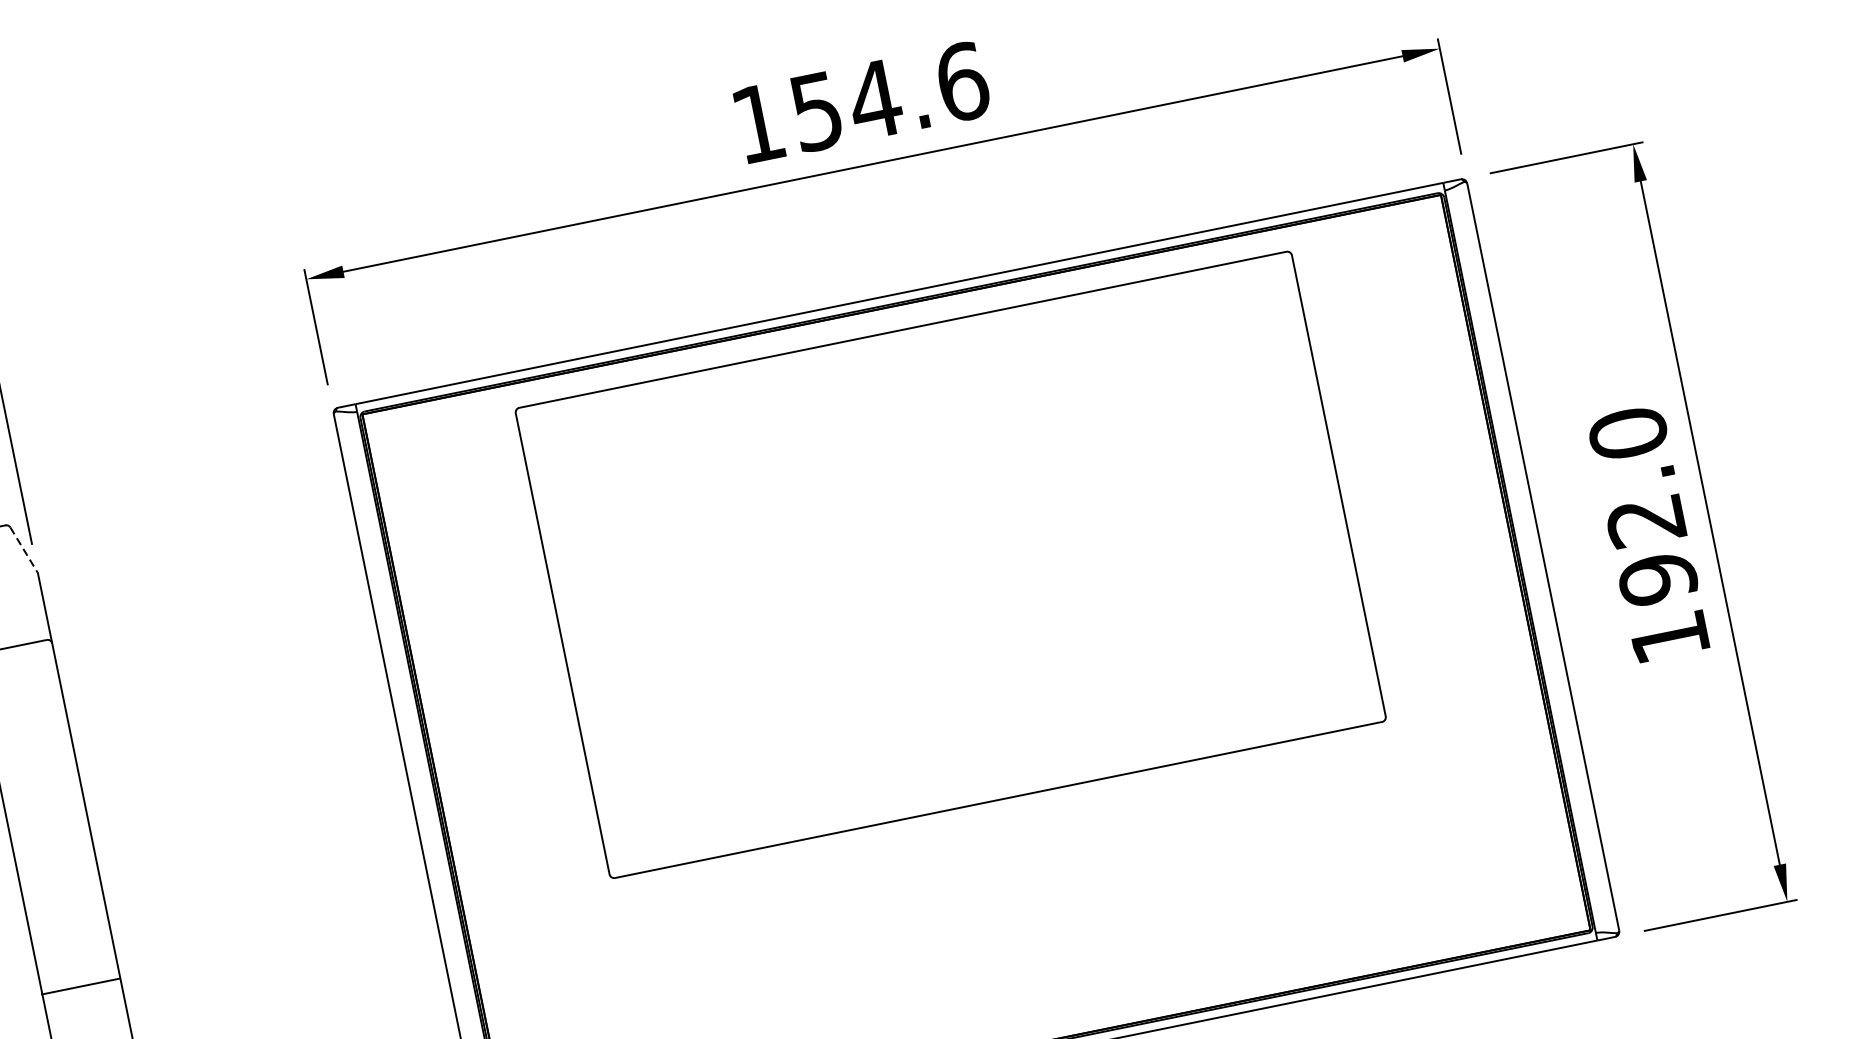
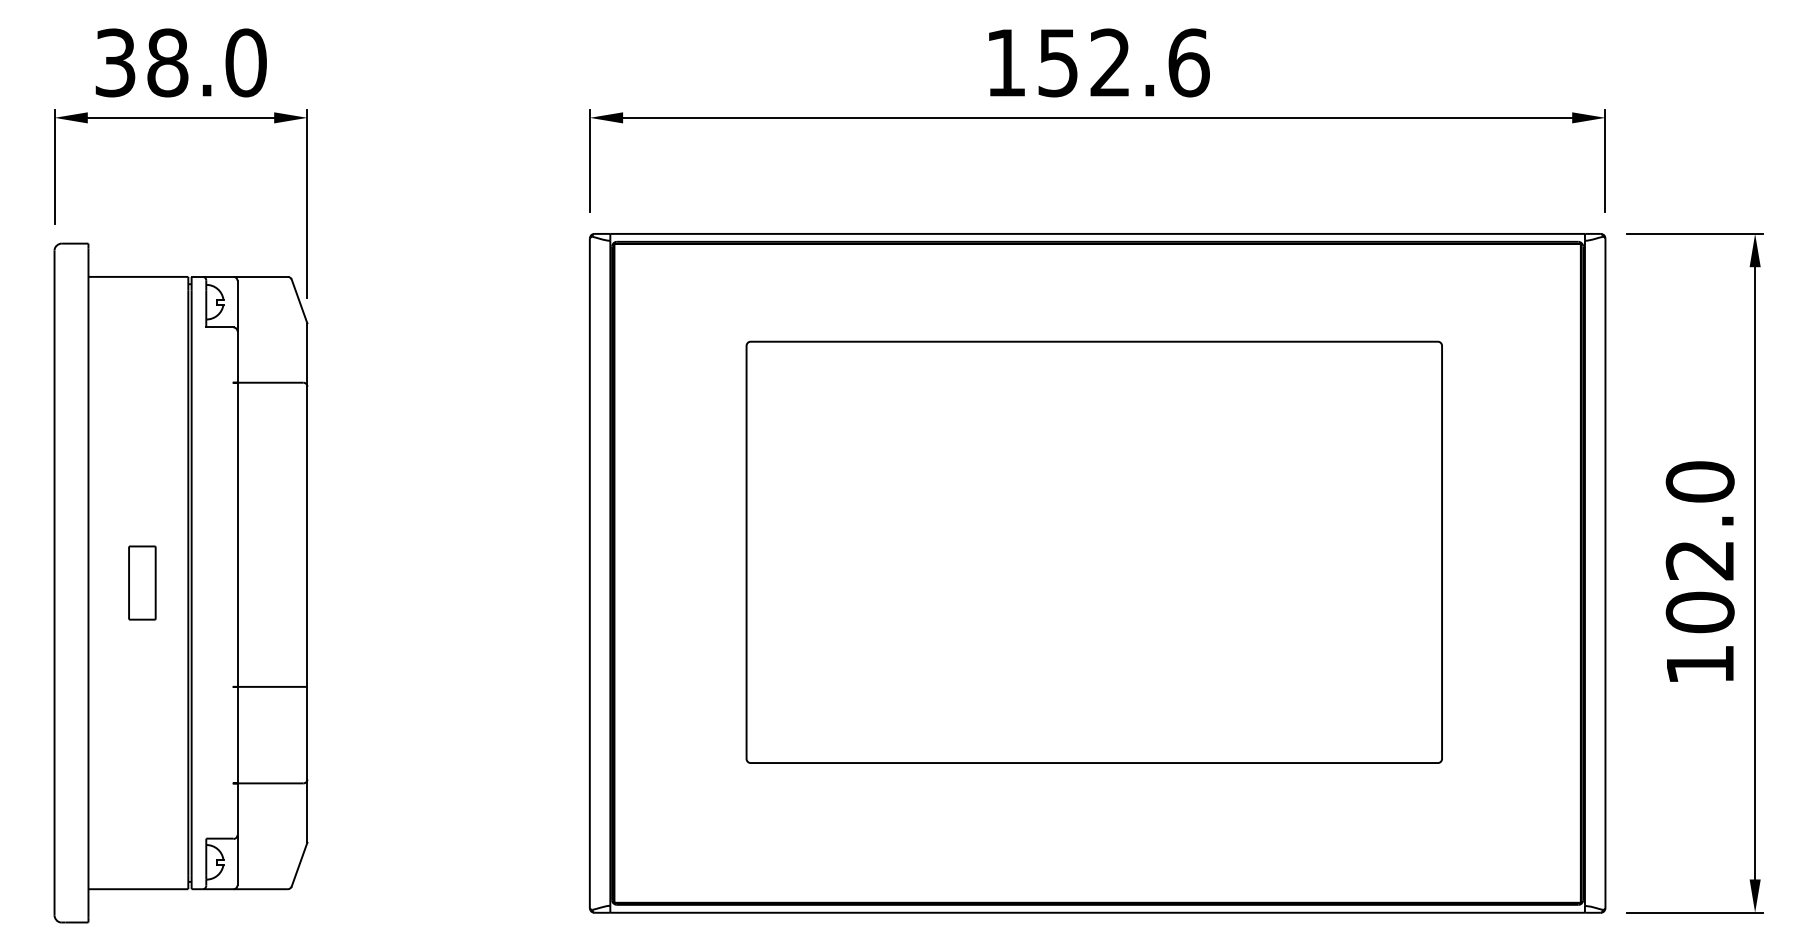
text: (874, 99) -> (1110, 62), 154.6 -> 152.6
line: (24, 550) -> (299, 301), dashed -> solid
part: (949, 564) -> (1093, 551), moved
text: (1657, 579) -> (1699, 612), 192.0 -> 102.0

